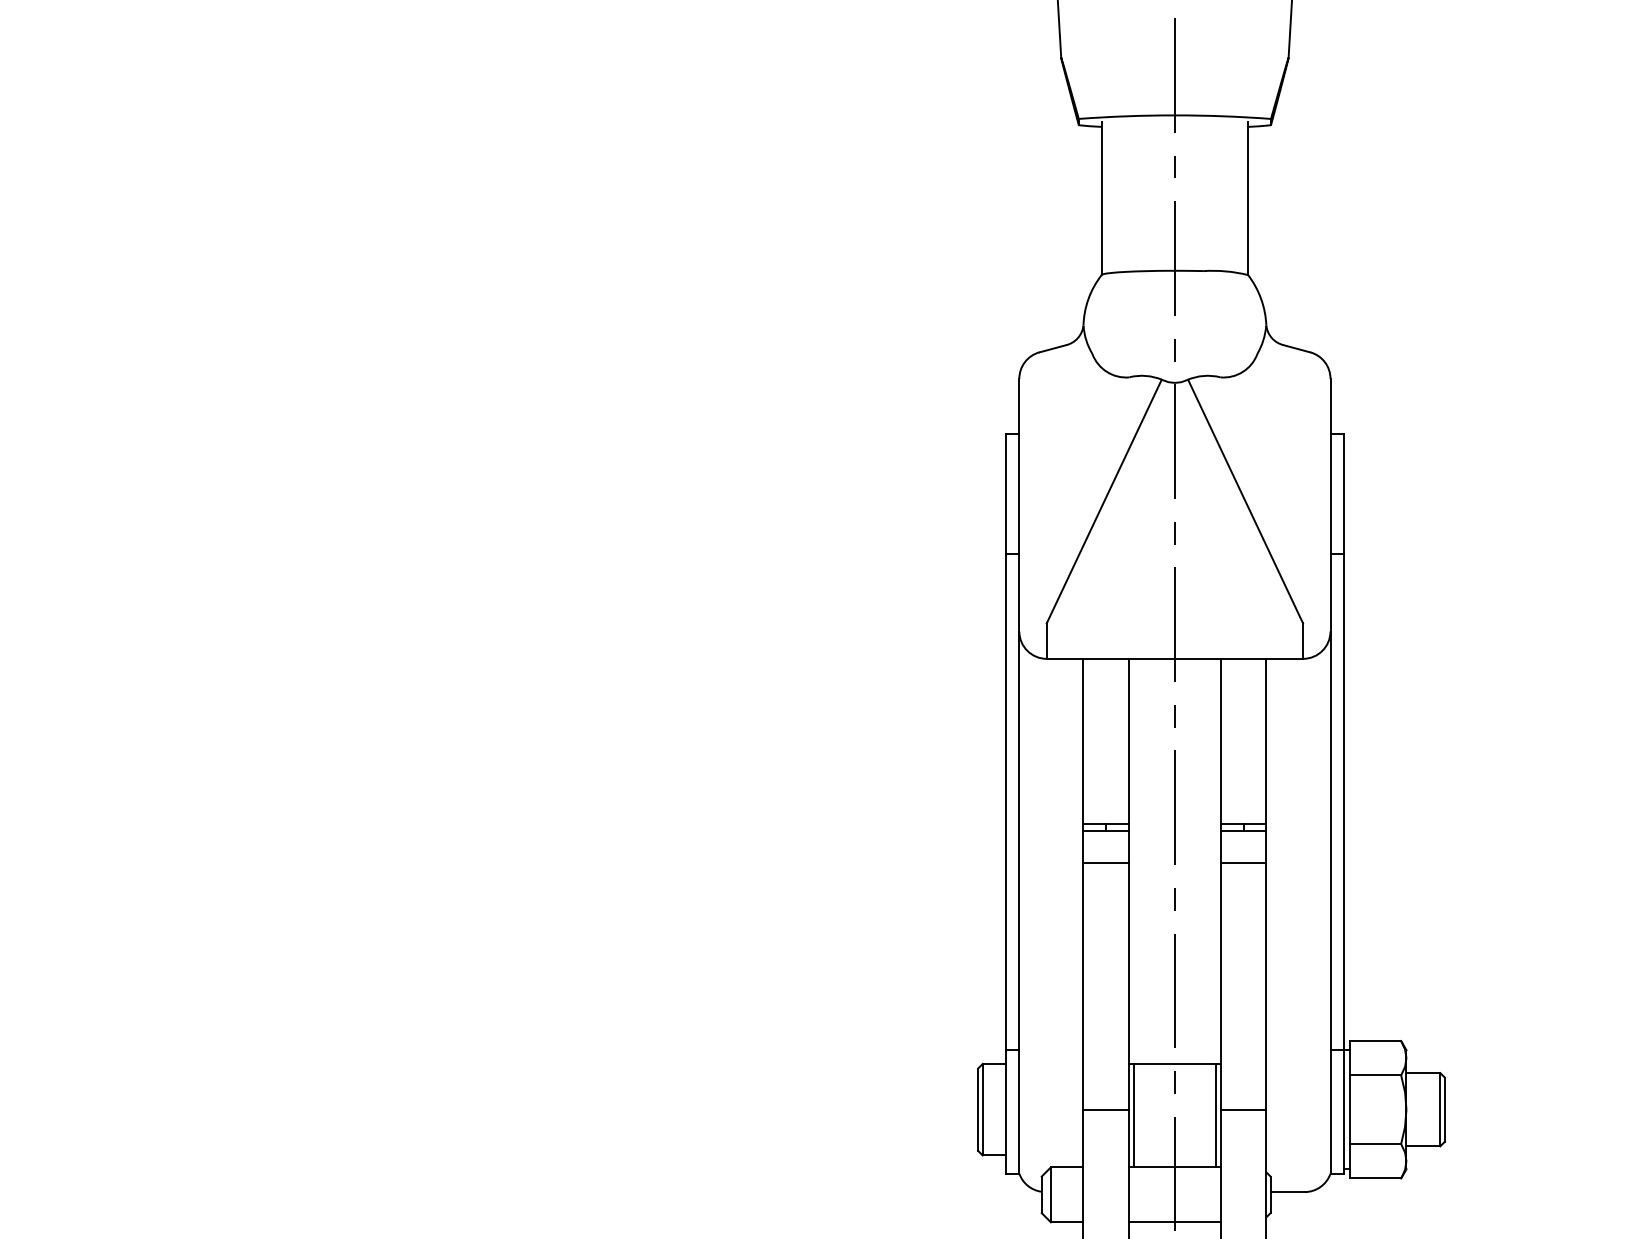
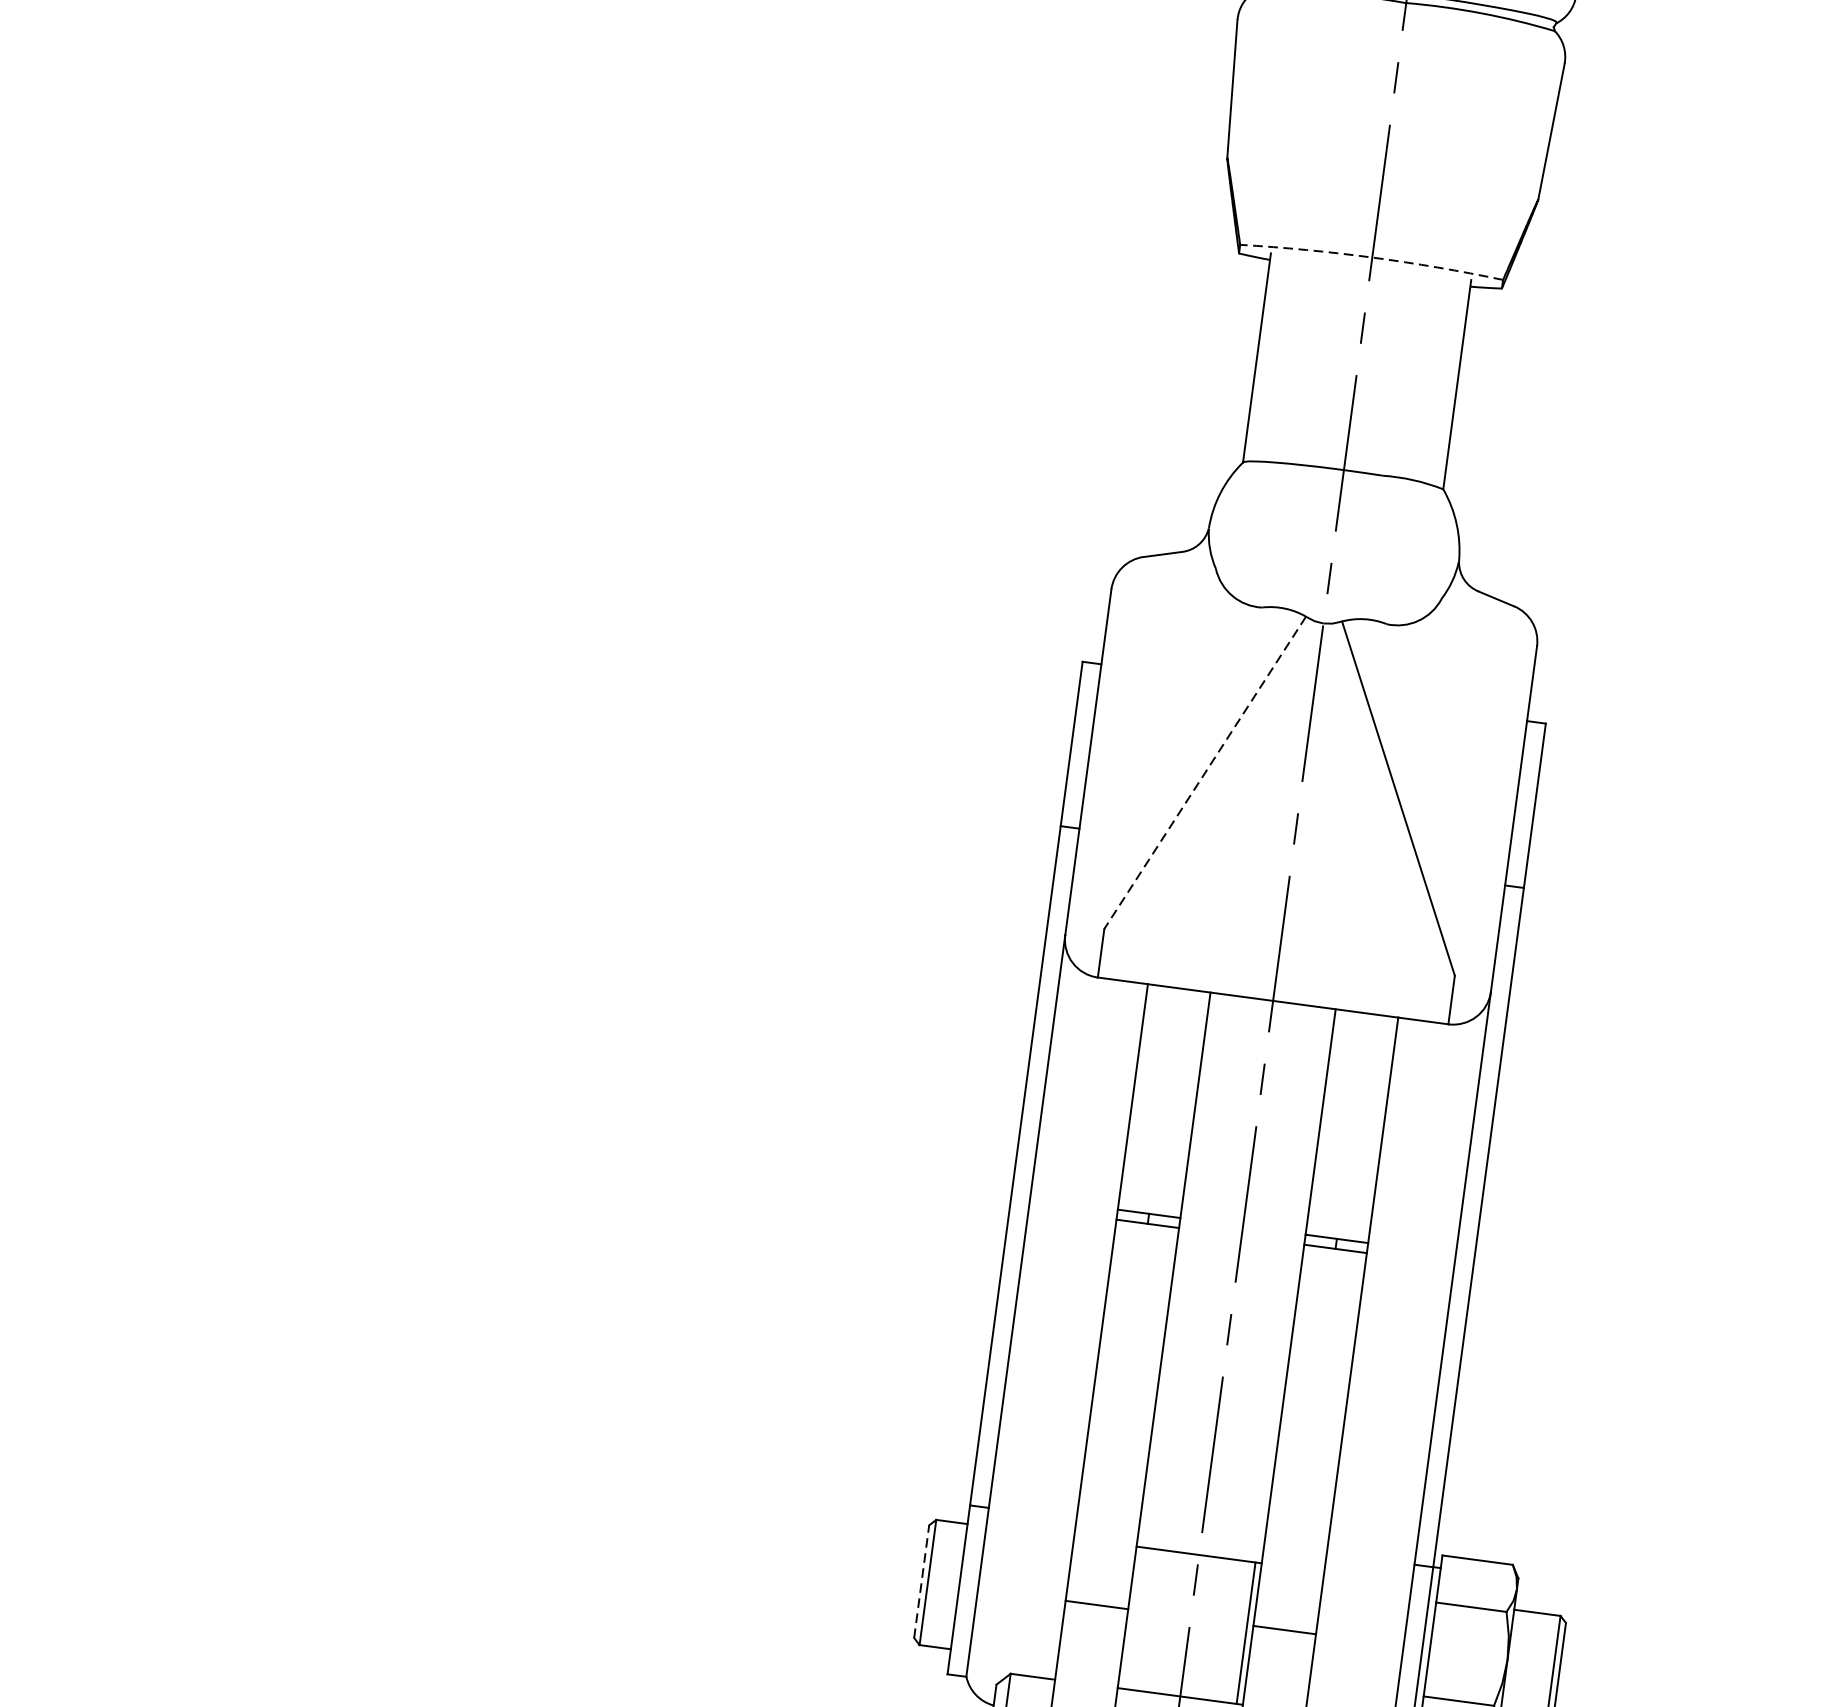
arc: (1174, 115) -> (1371, 257), solid -> dashed
line: (1104, 501) -> (1205, 772), solid -> dashed
line: (1106, 862) -> (1142, 1266), removed
line: (1243, 862) -> (1329, 1291), removed
line: (978, 1109) -> (922, 1581), solid -> dashed
line: (1133, 1115) -> (1133, 1617), removed

